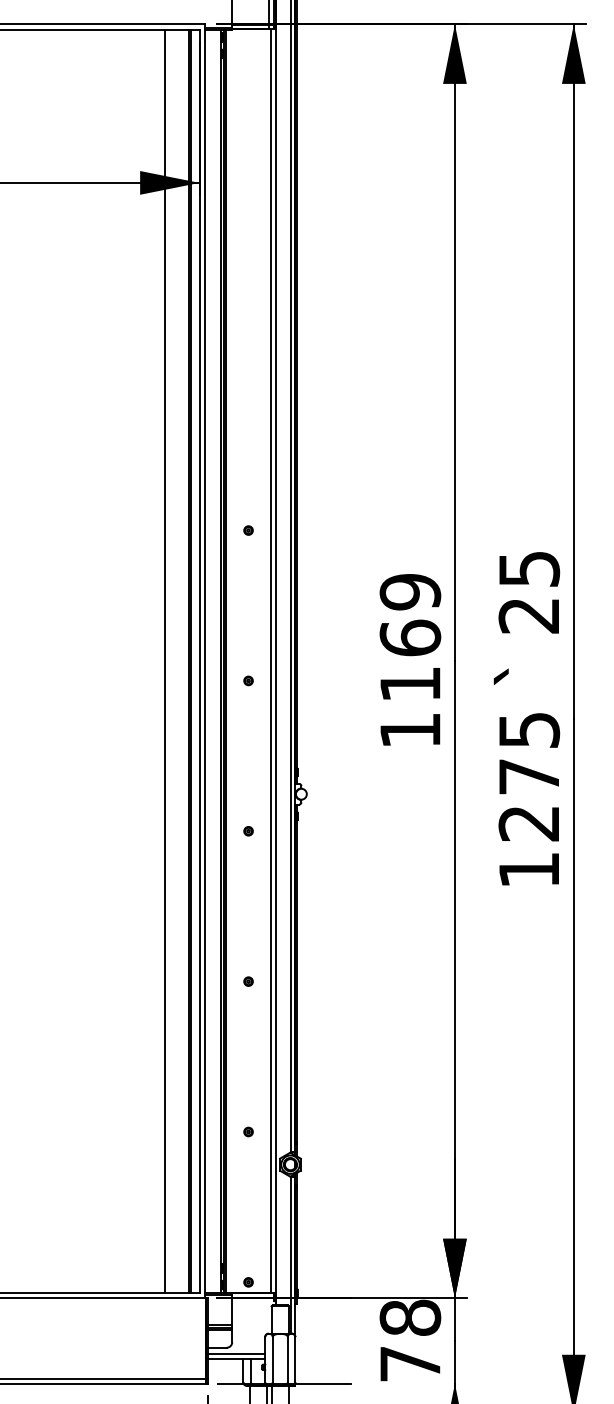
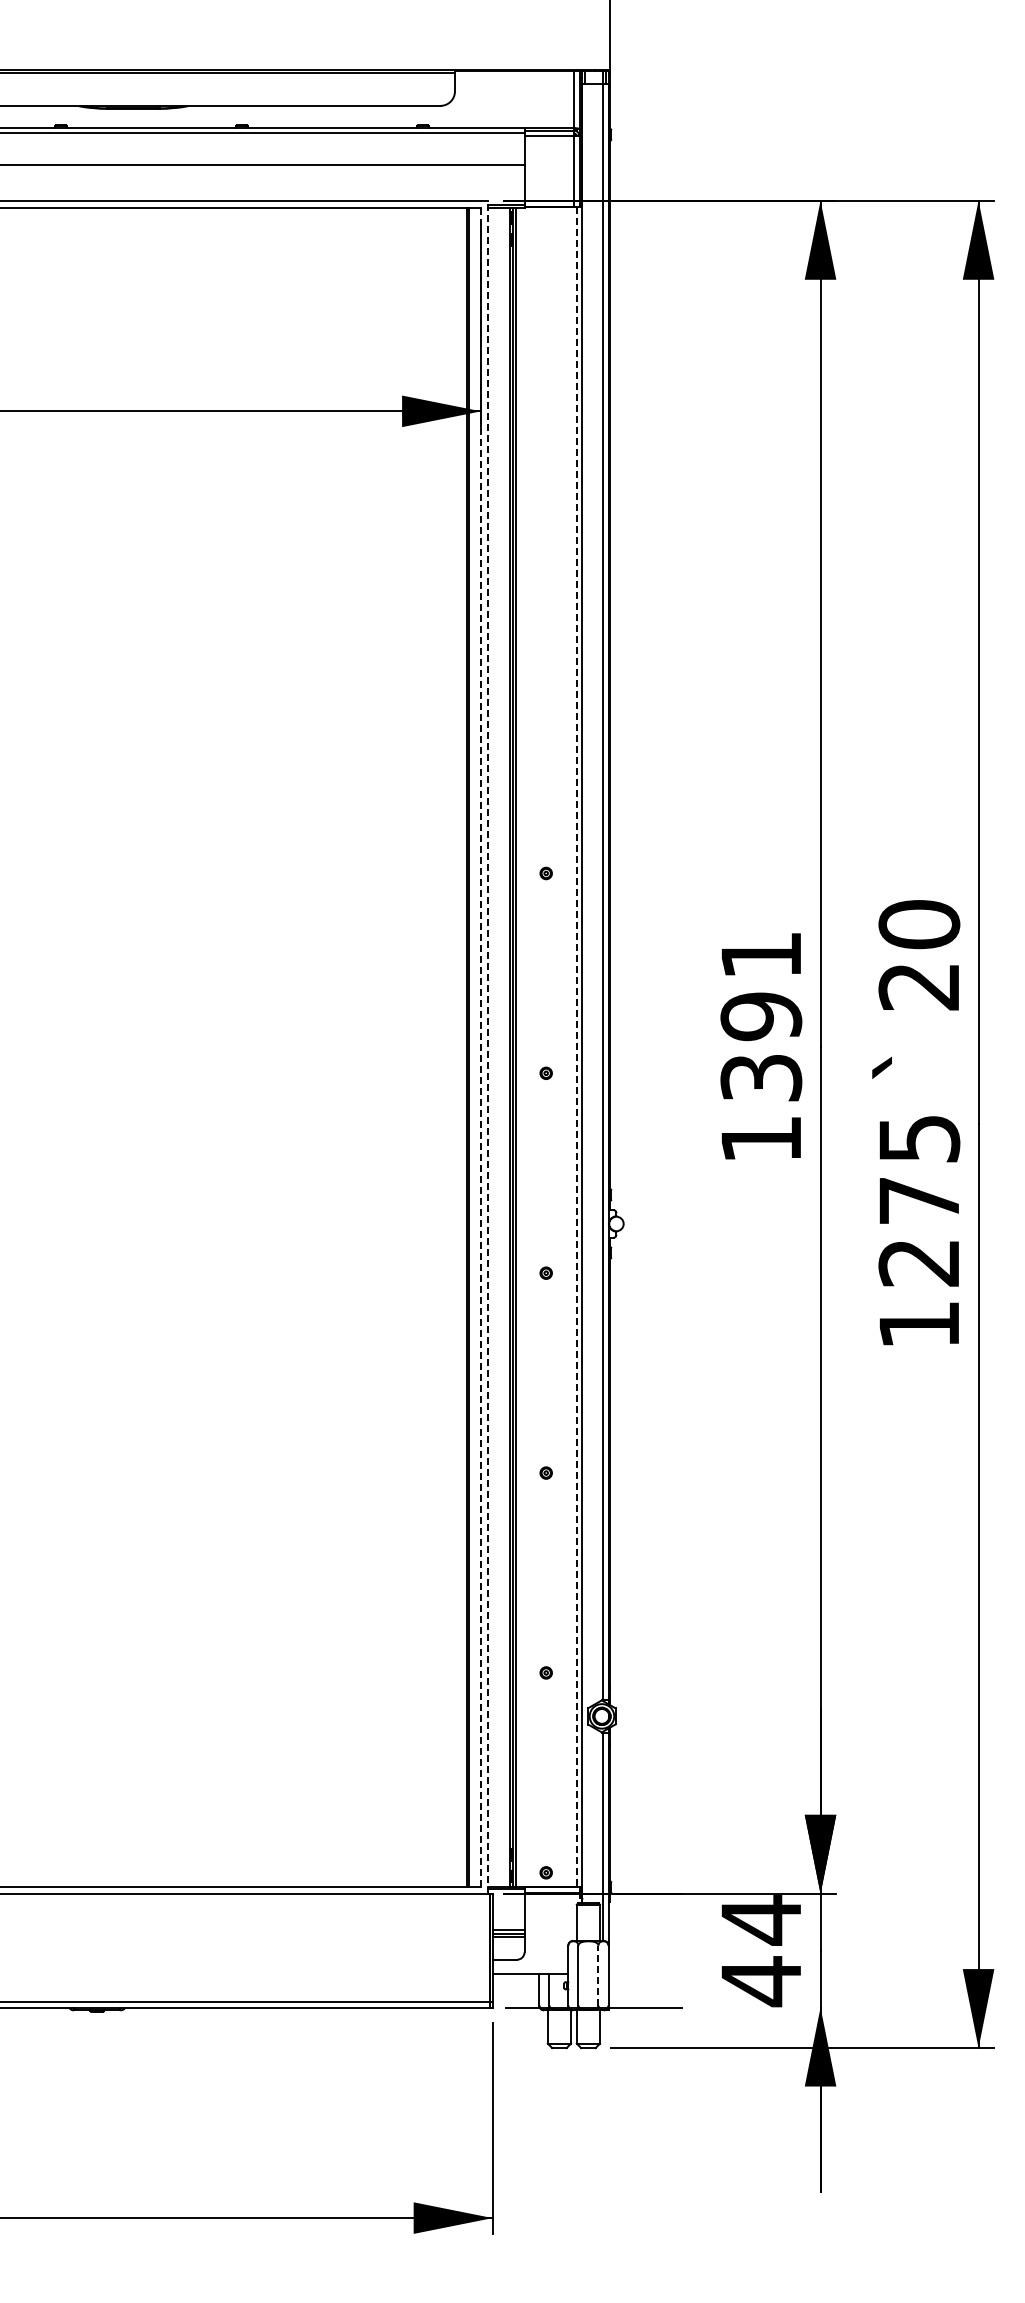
text: (529, 568) -> (919, 924), 25 -> 20
text: (410, 638) -> (761, 1016), 1169 -> 1391
line: (164, 661) -> (434, 1047), removed
line: (199, 661) -> (481, 1047), solid -> dashed
line: (205, 661) -> (488, 1047), solid -> dashed
line: (271, 661) -> (576, 1047), solid -> dashed
text: (410, 1341) -> (761, 1951), 78 -> 44
line: (236, 1354) -> (530, 1968), removed
line: (287, 1359) -> (598, 1975), solid -> dashed

